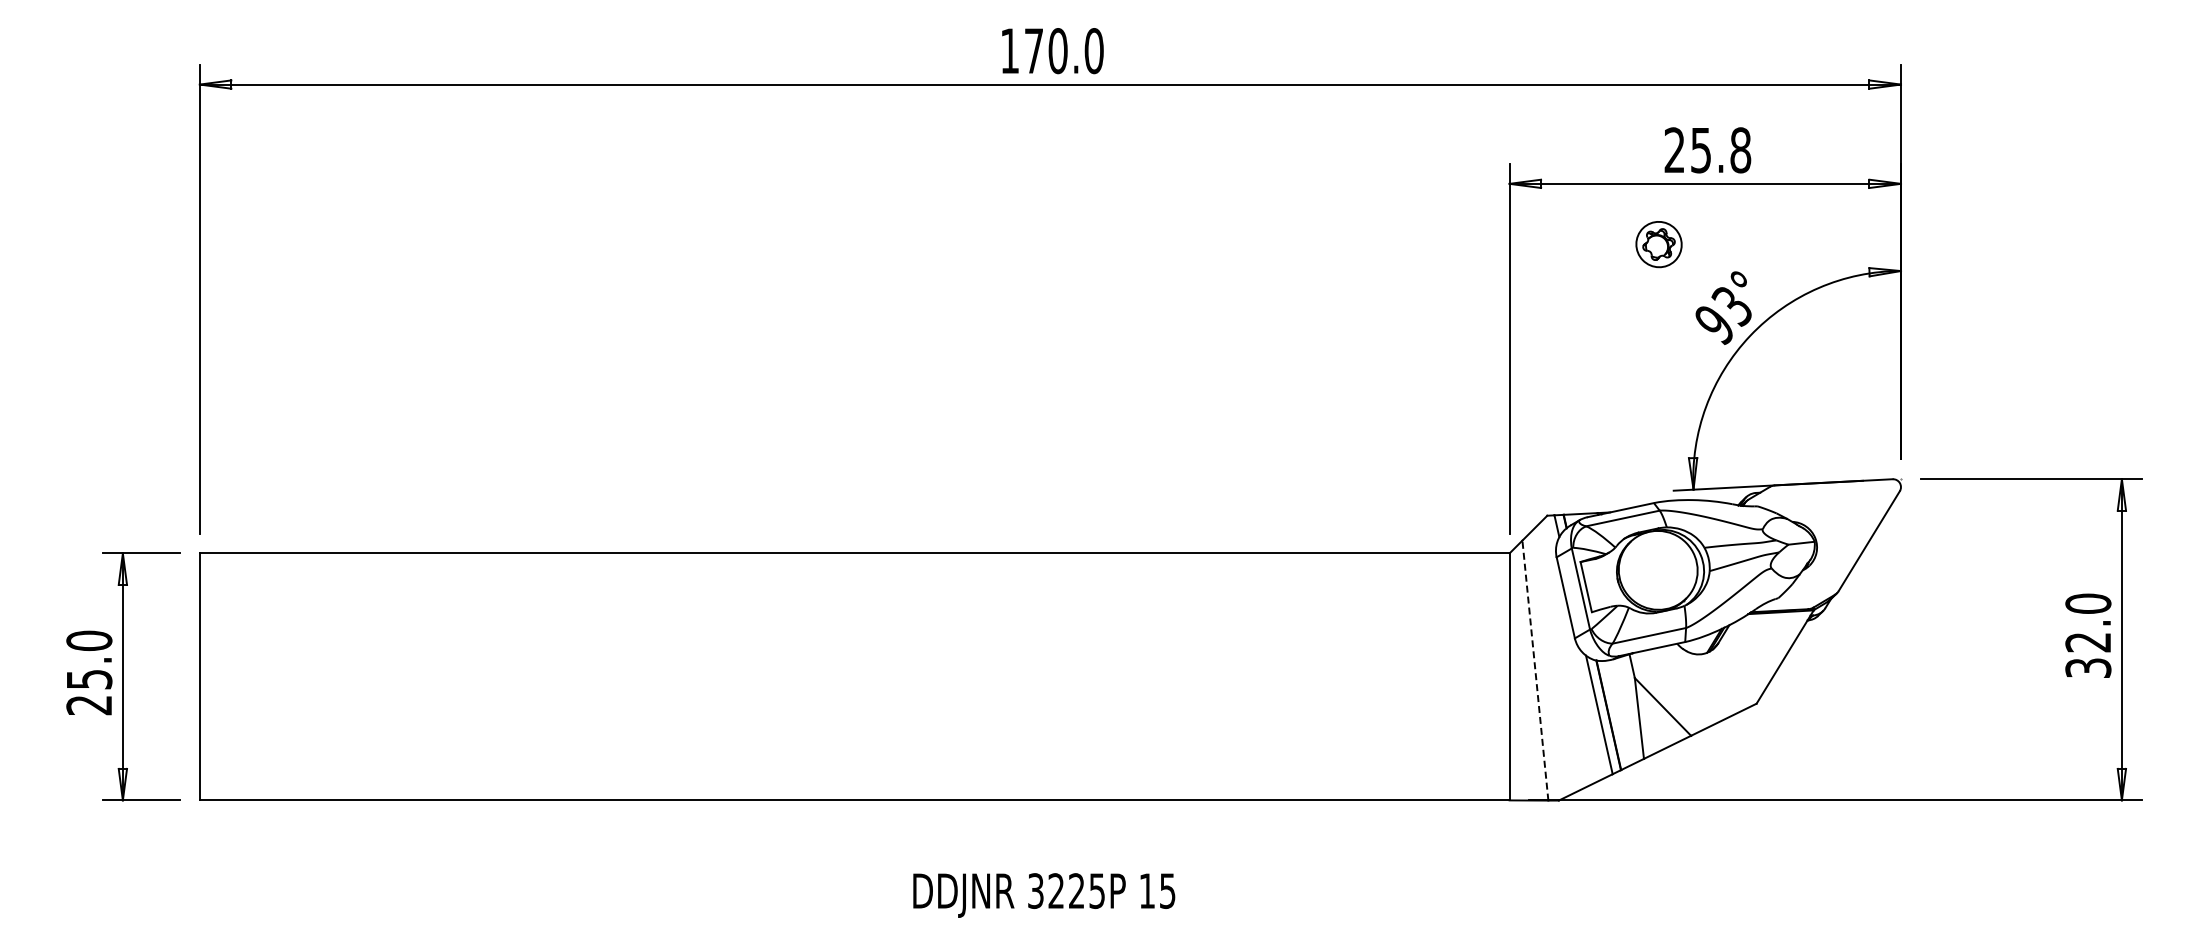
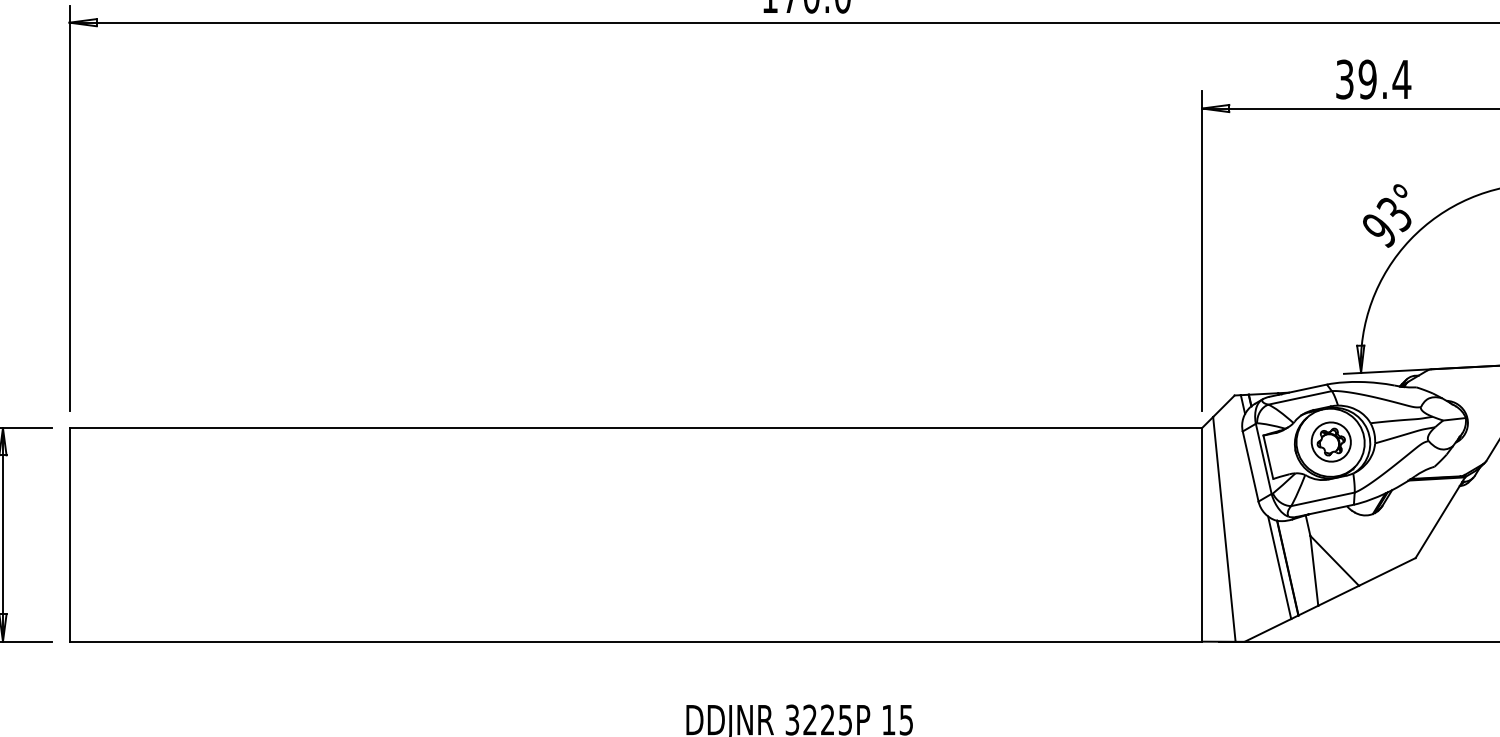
text: (1707, 150) -> (1373, 79), 25.8 -> 39.4
part: (1658, 244) -> (1330, 442), moved
line: (1535, 670) -> (1224, 529), dashed -> solid

